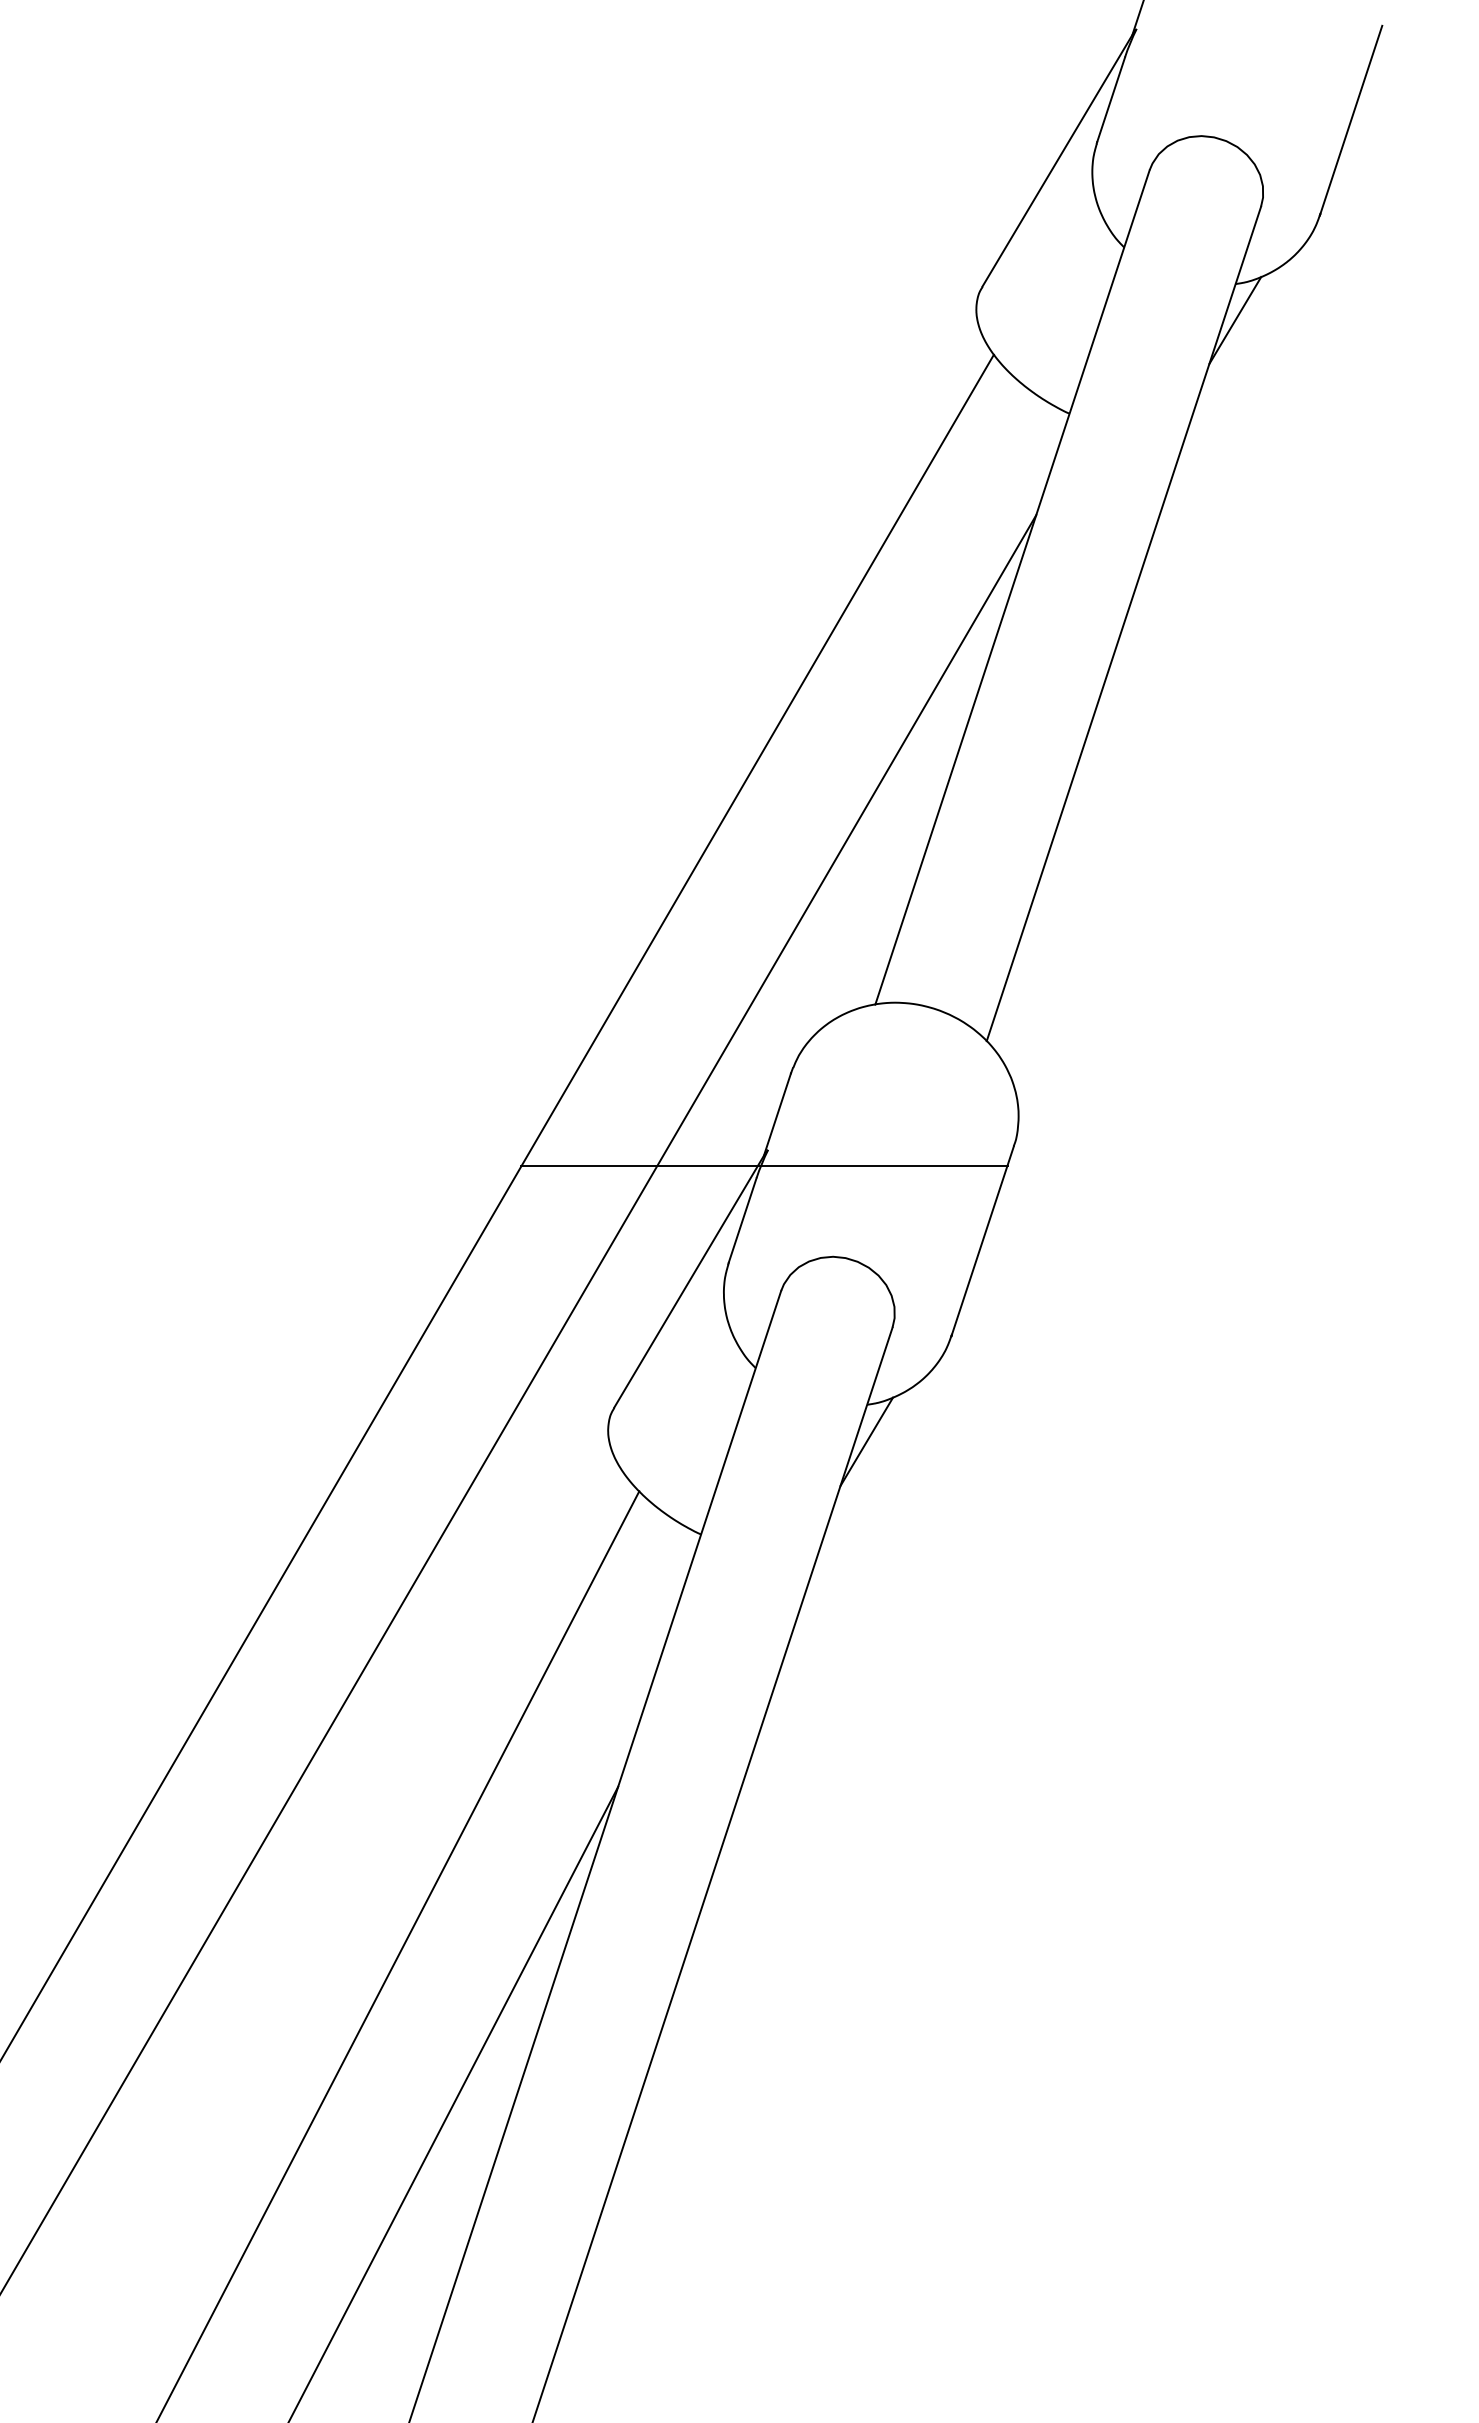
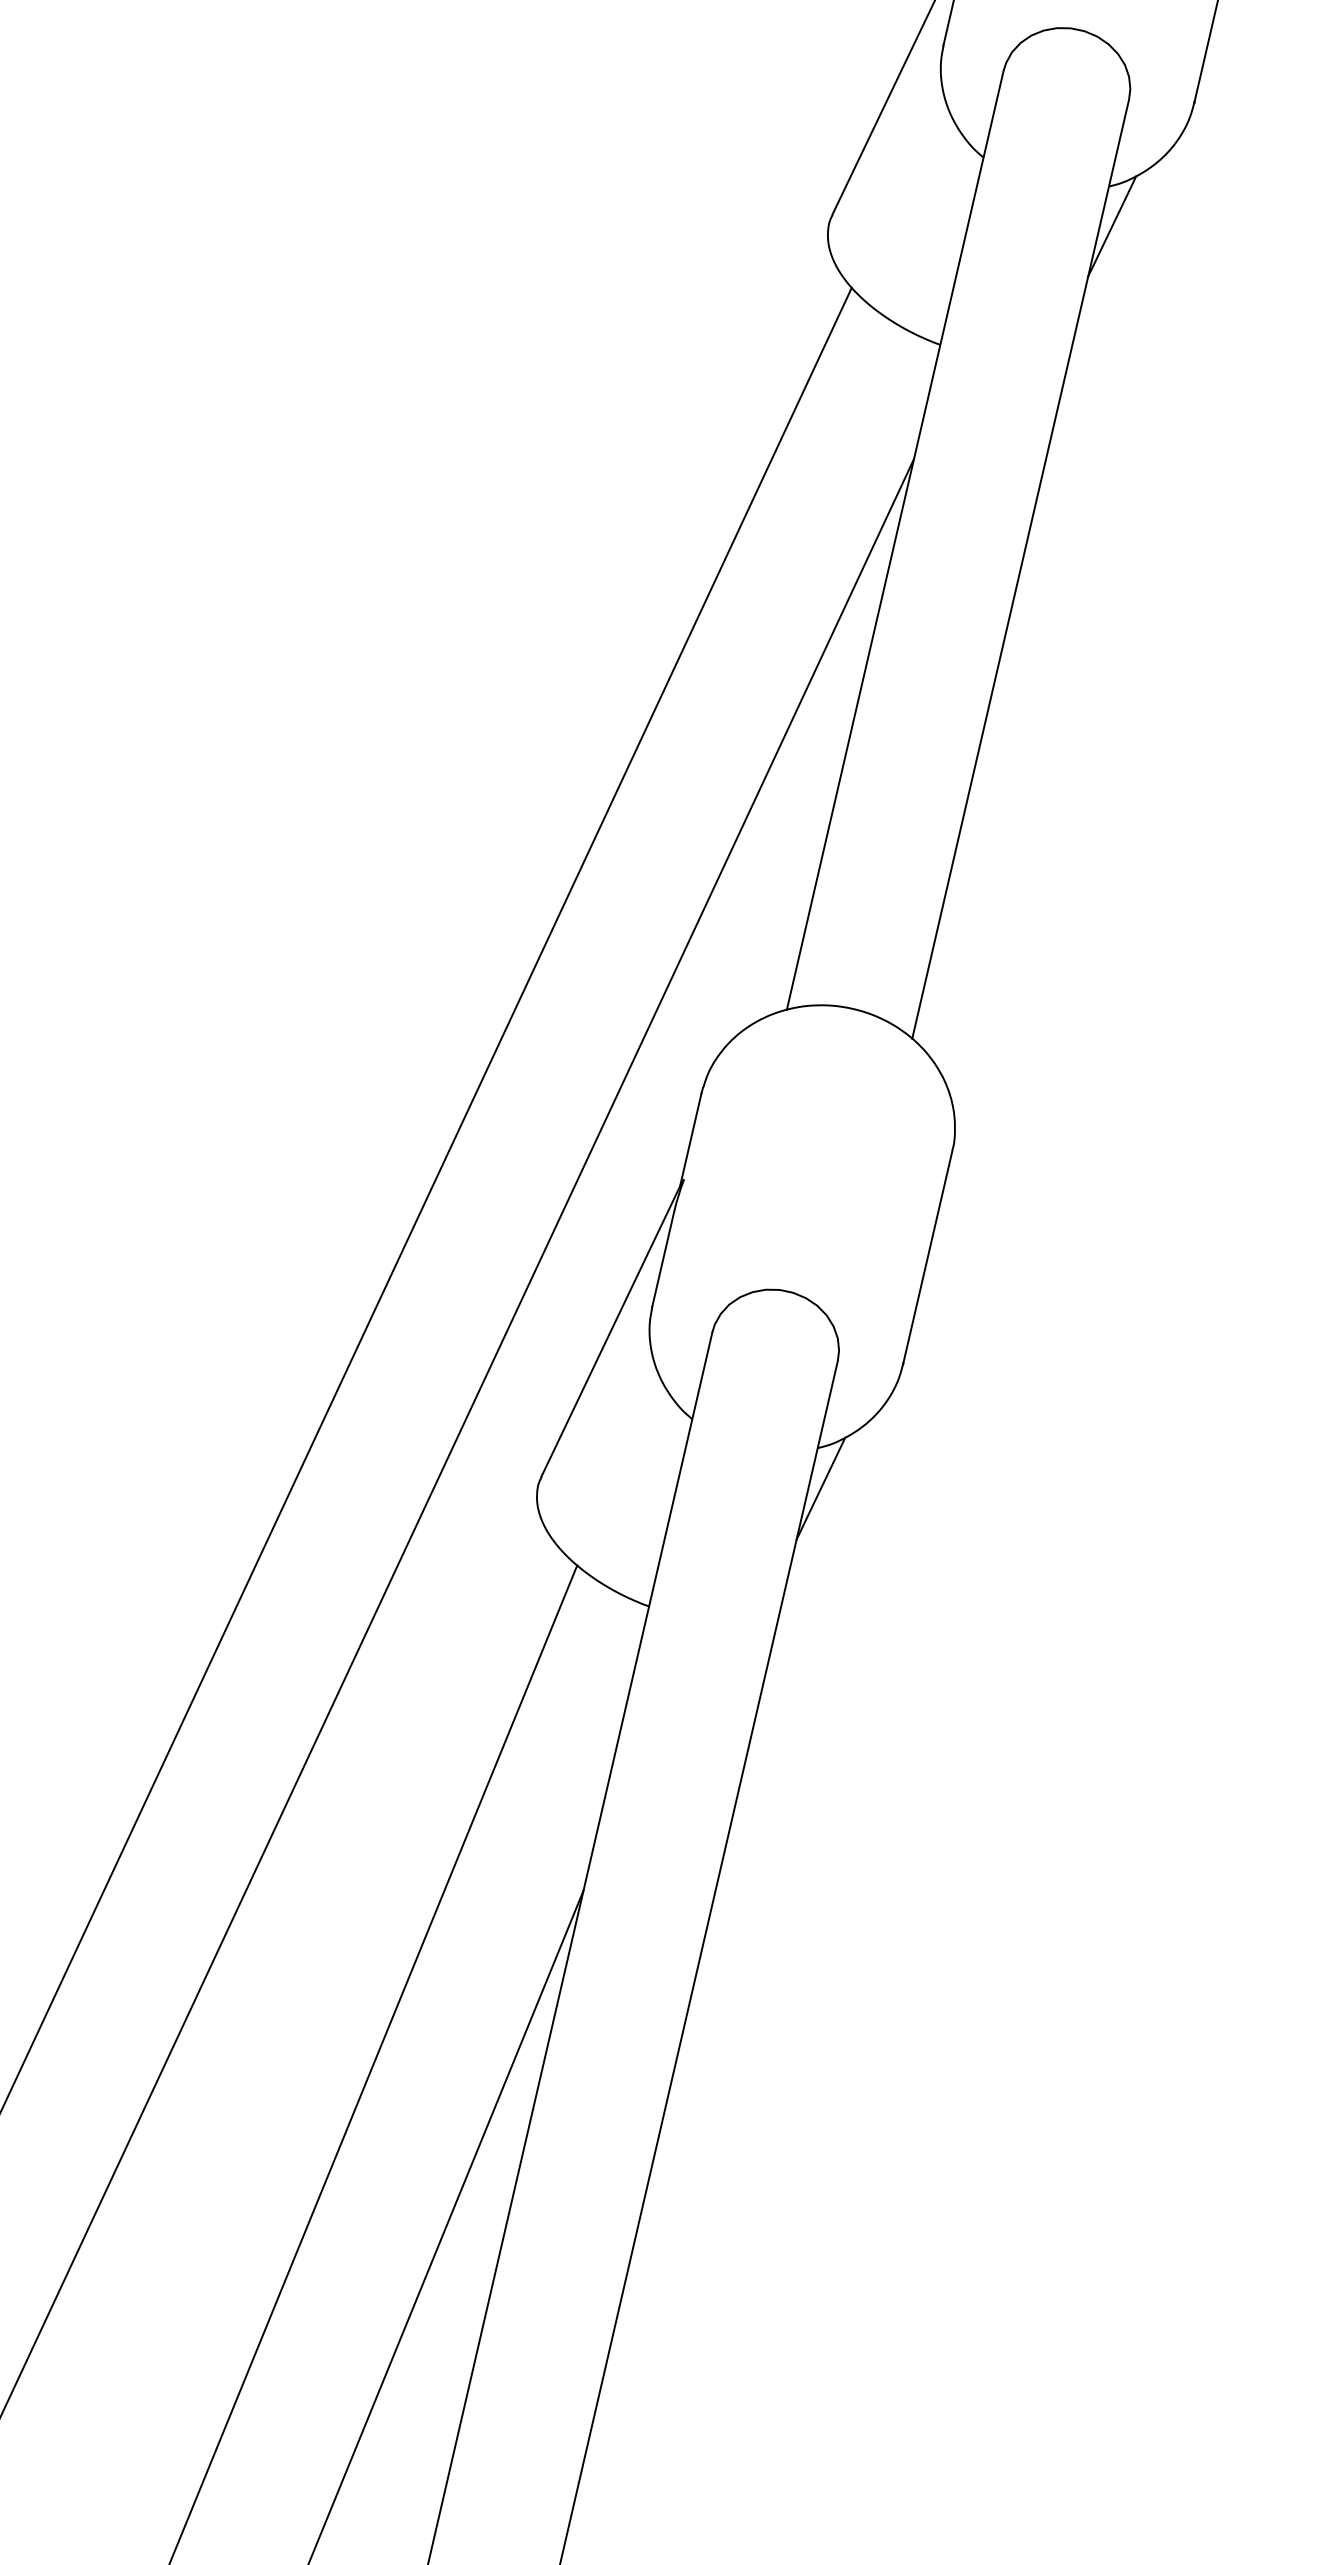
line: (764, 1165) -> (681, 1196), removed

